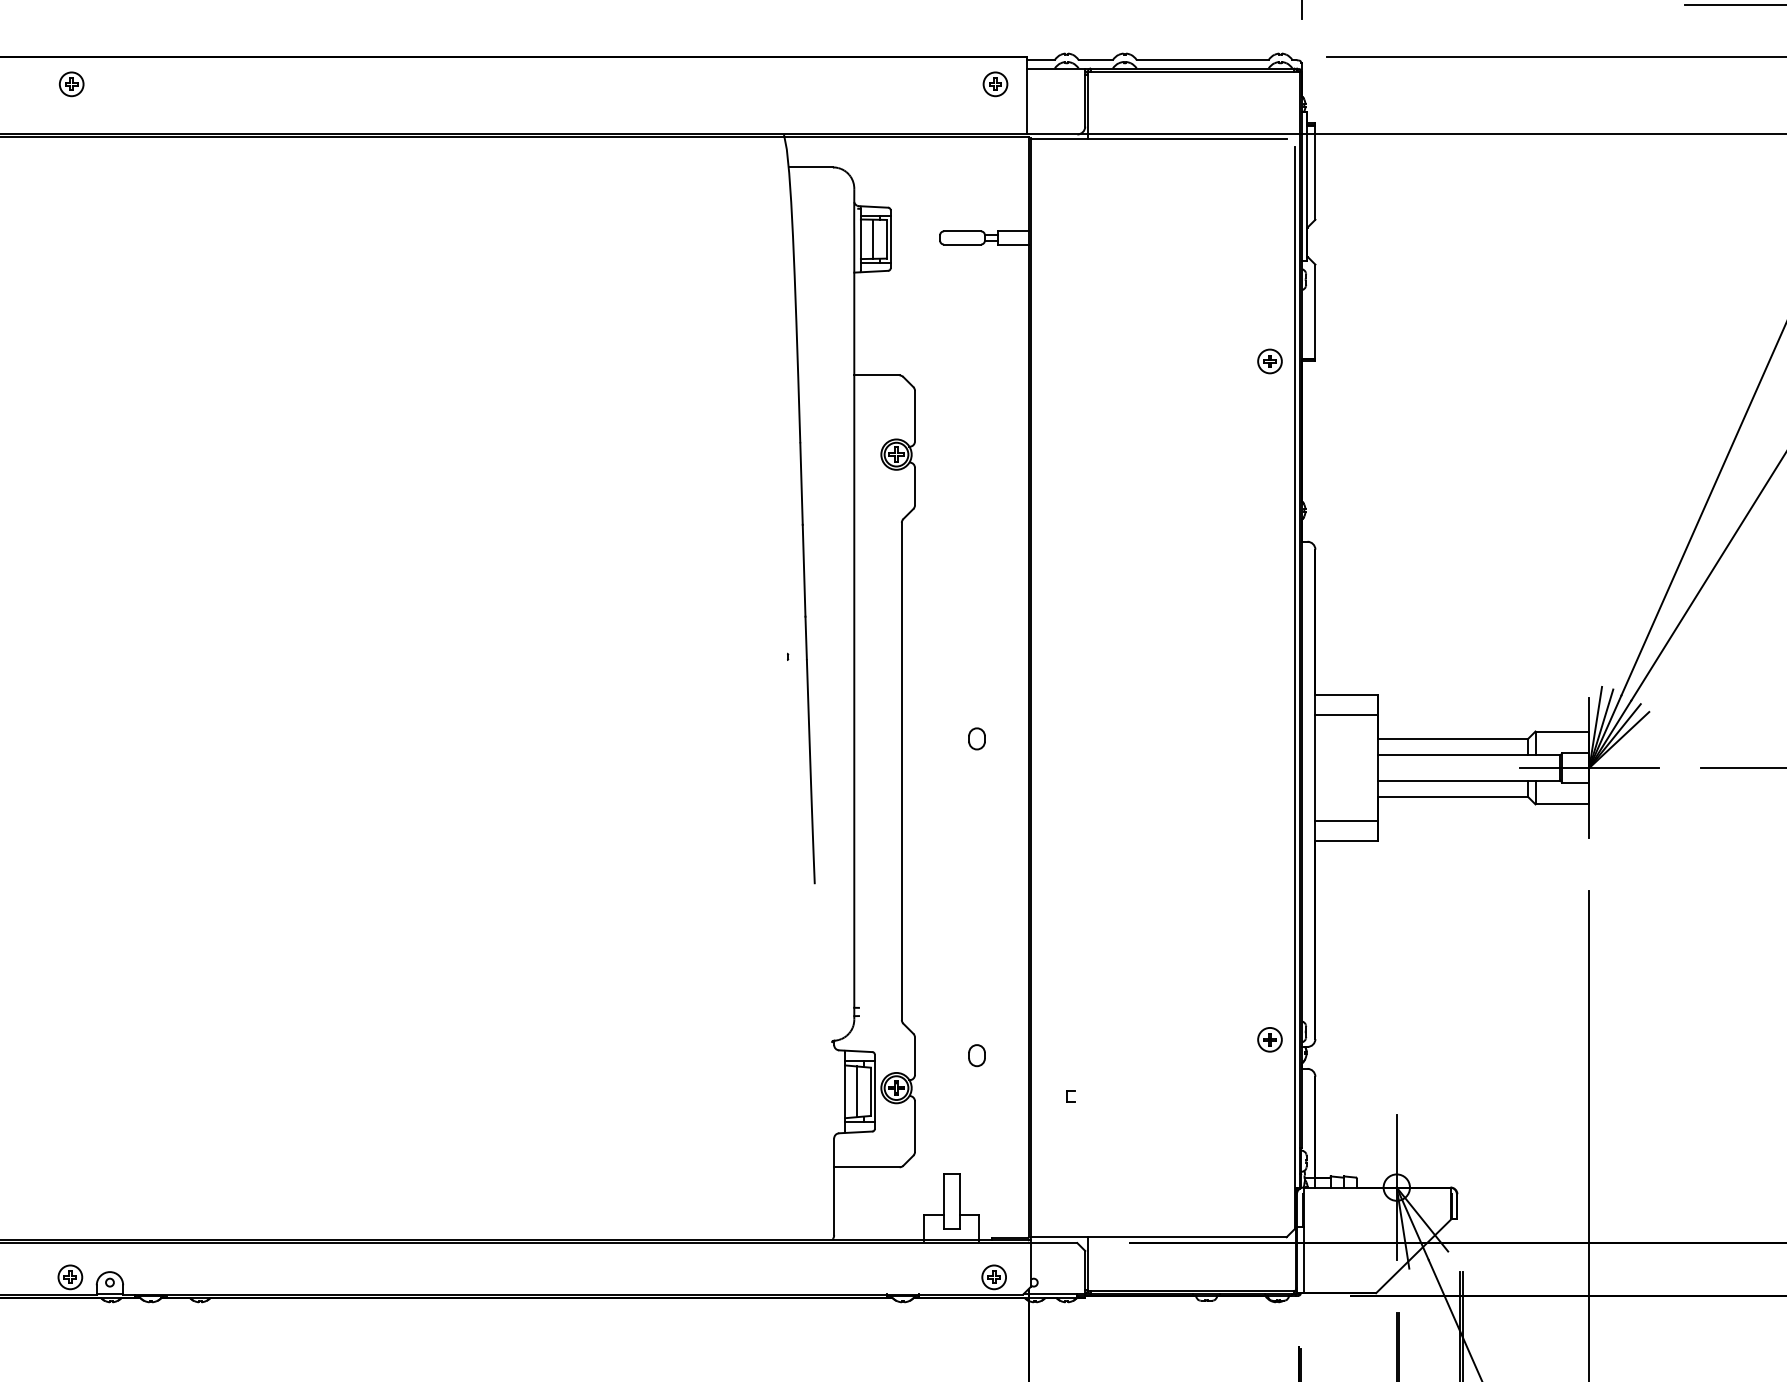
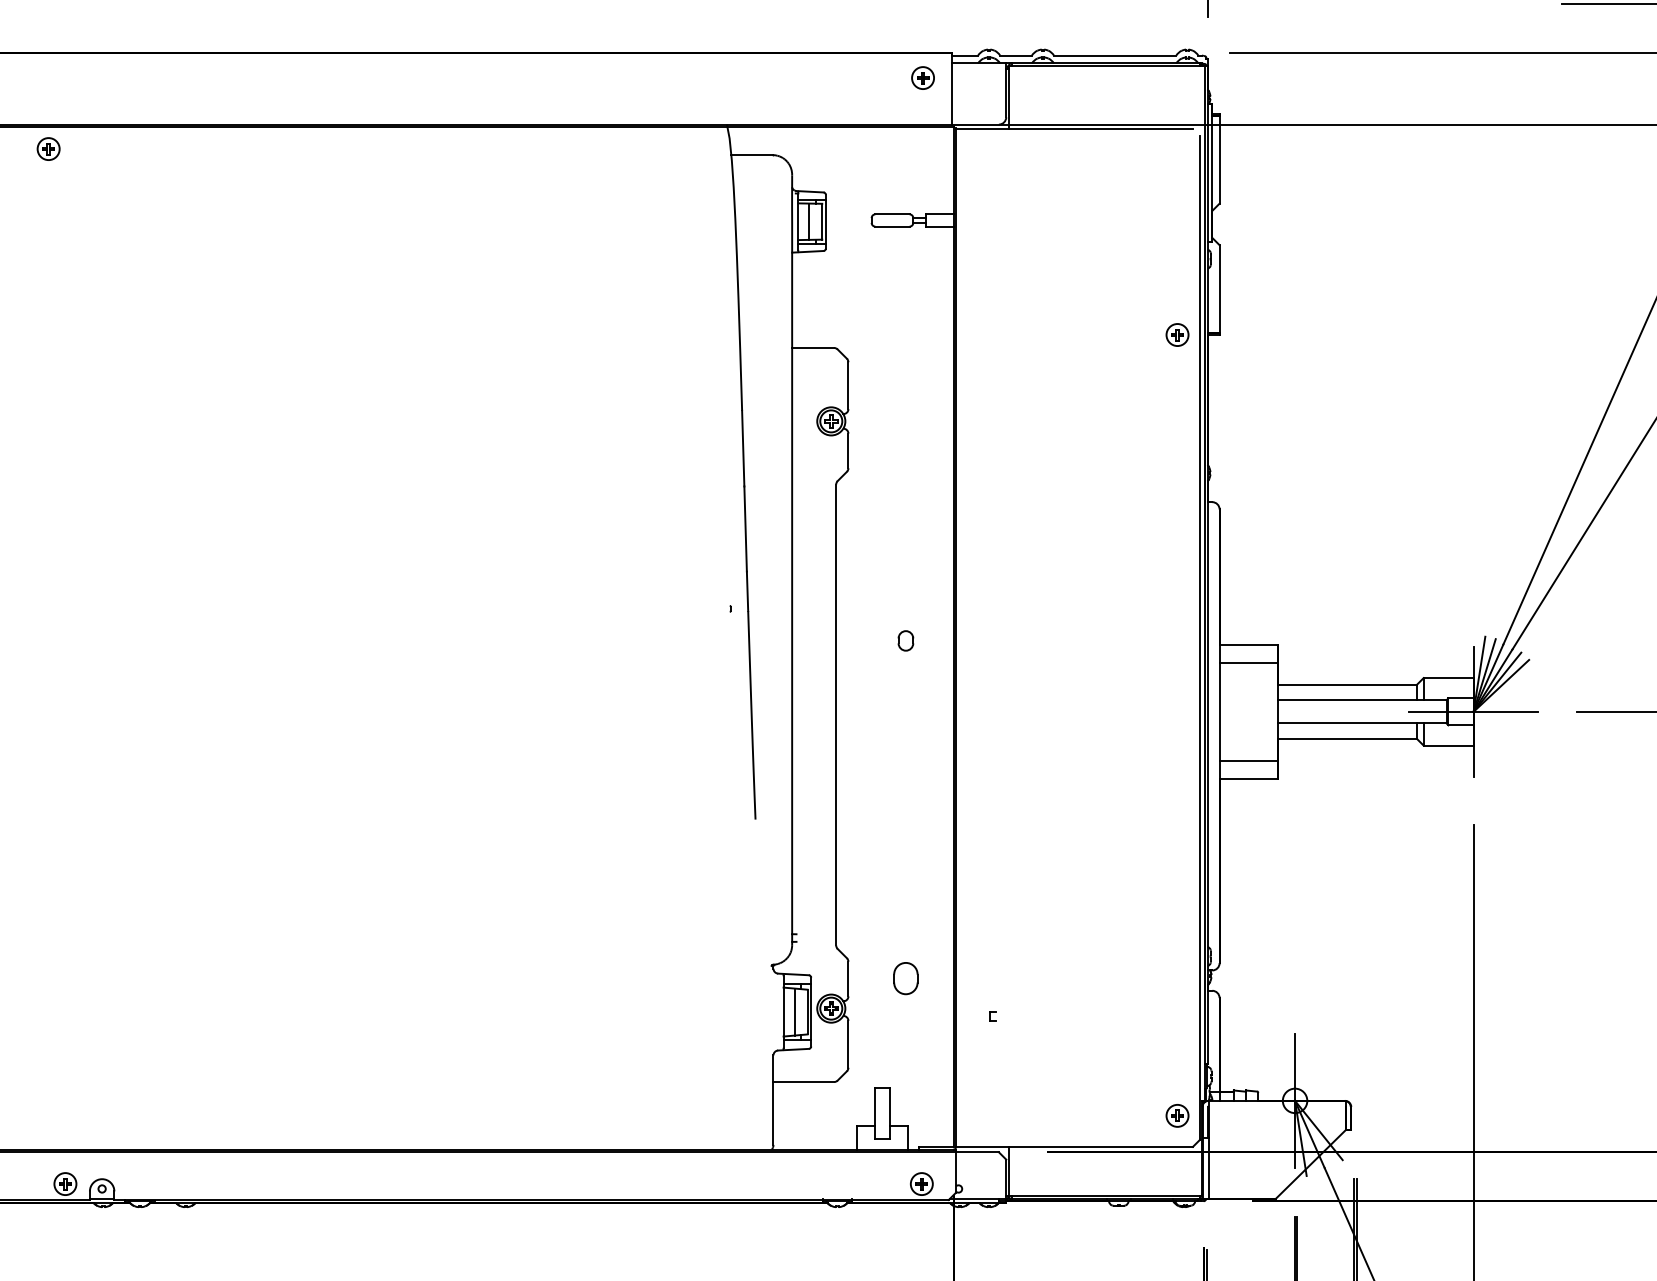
part: (71, 83) -> (48, 148), moved
part: (976, 738) -> (905, 640), moved
part: (1269, 1039) -> (1177, 1115), moved
part: (976, 1055) -> (905, 978), size x1.6

